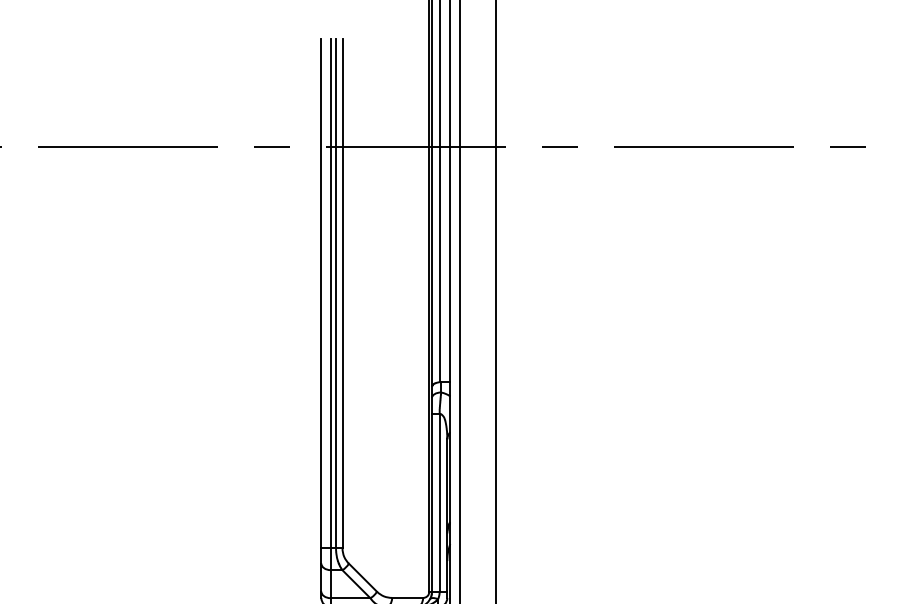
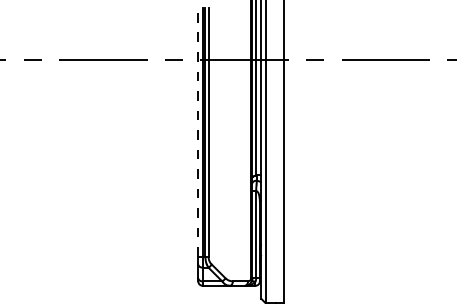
line: (321, 294) -> (198, 132), solid -> dashed

